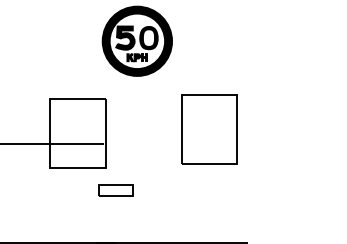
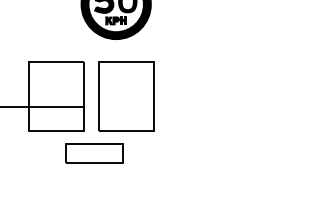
part: (209, 129) -> (126, 96), moved
part: (115, 190) -> (94, 153), size x1.67

